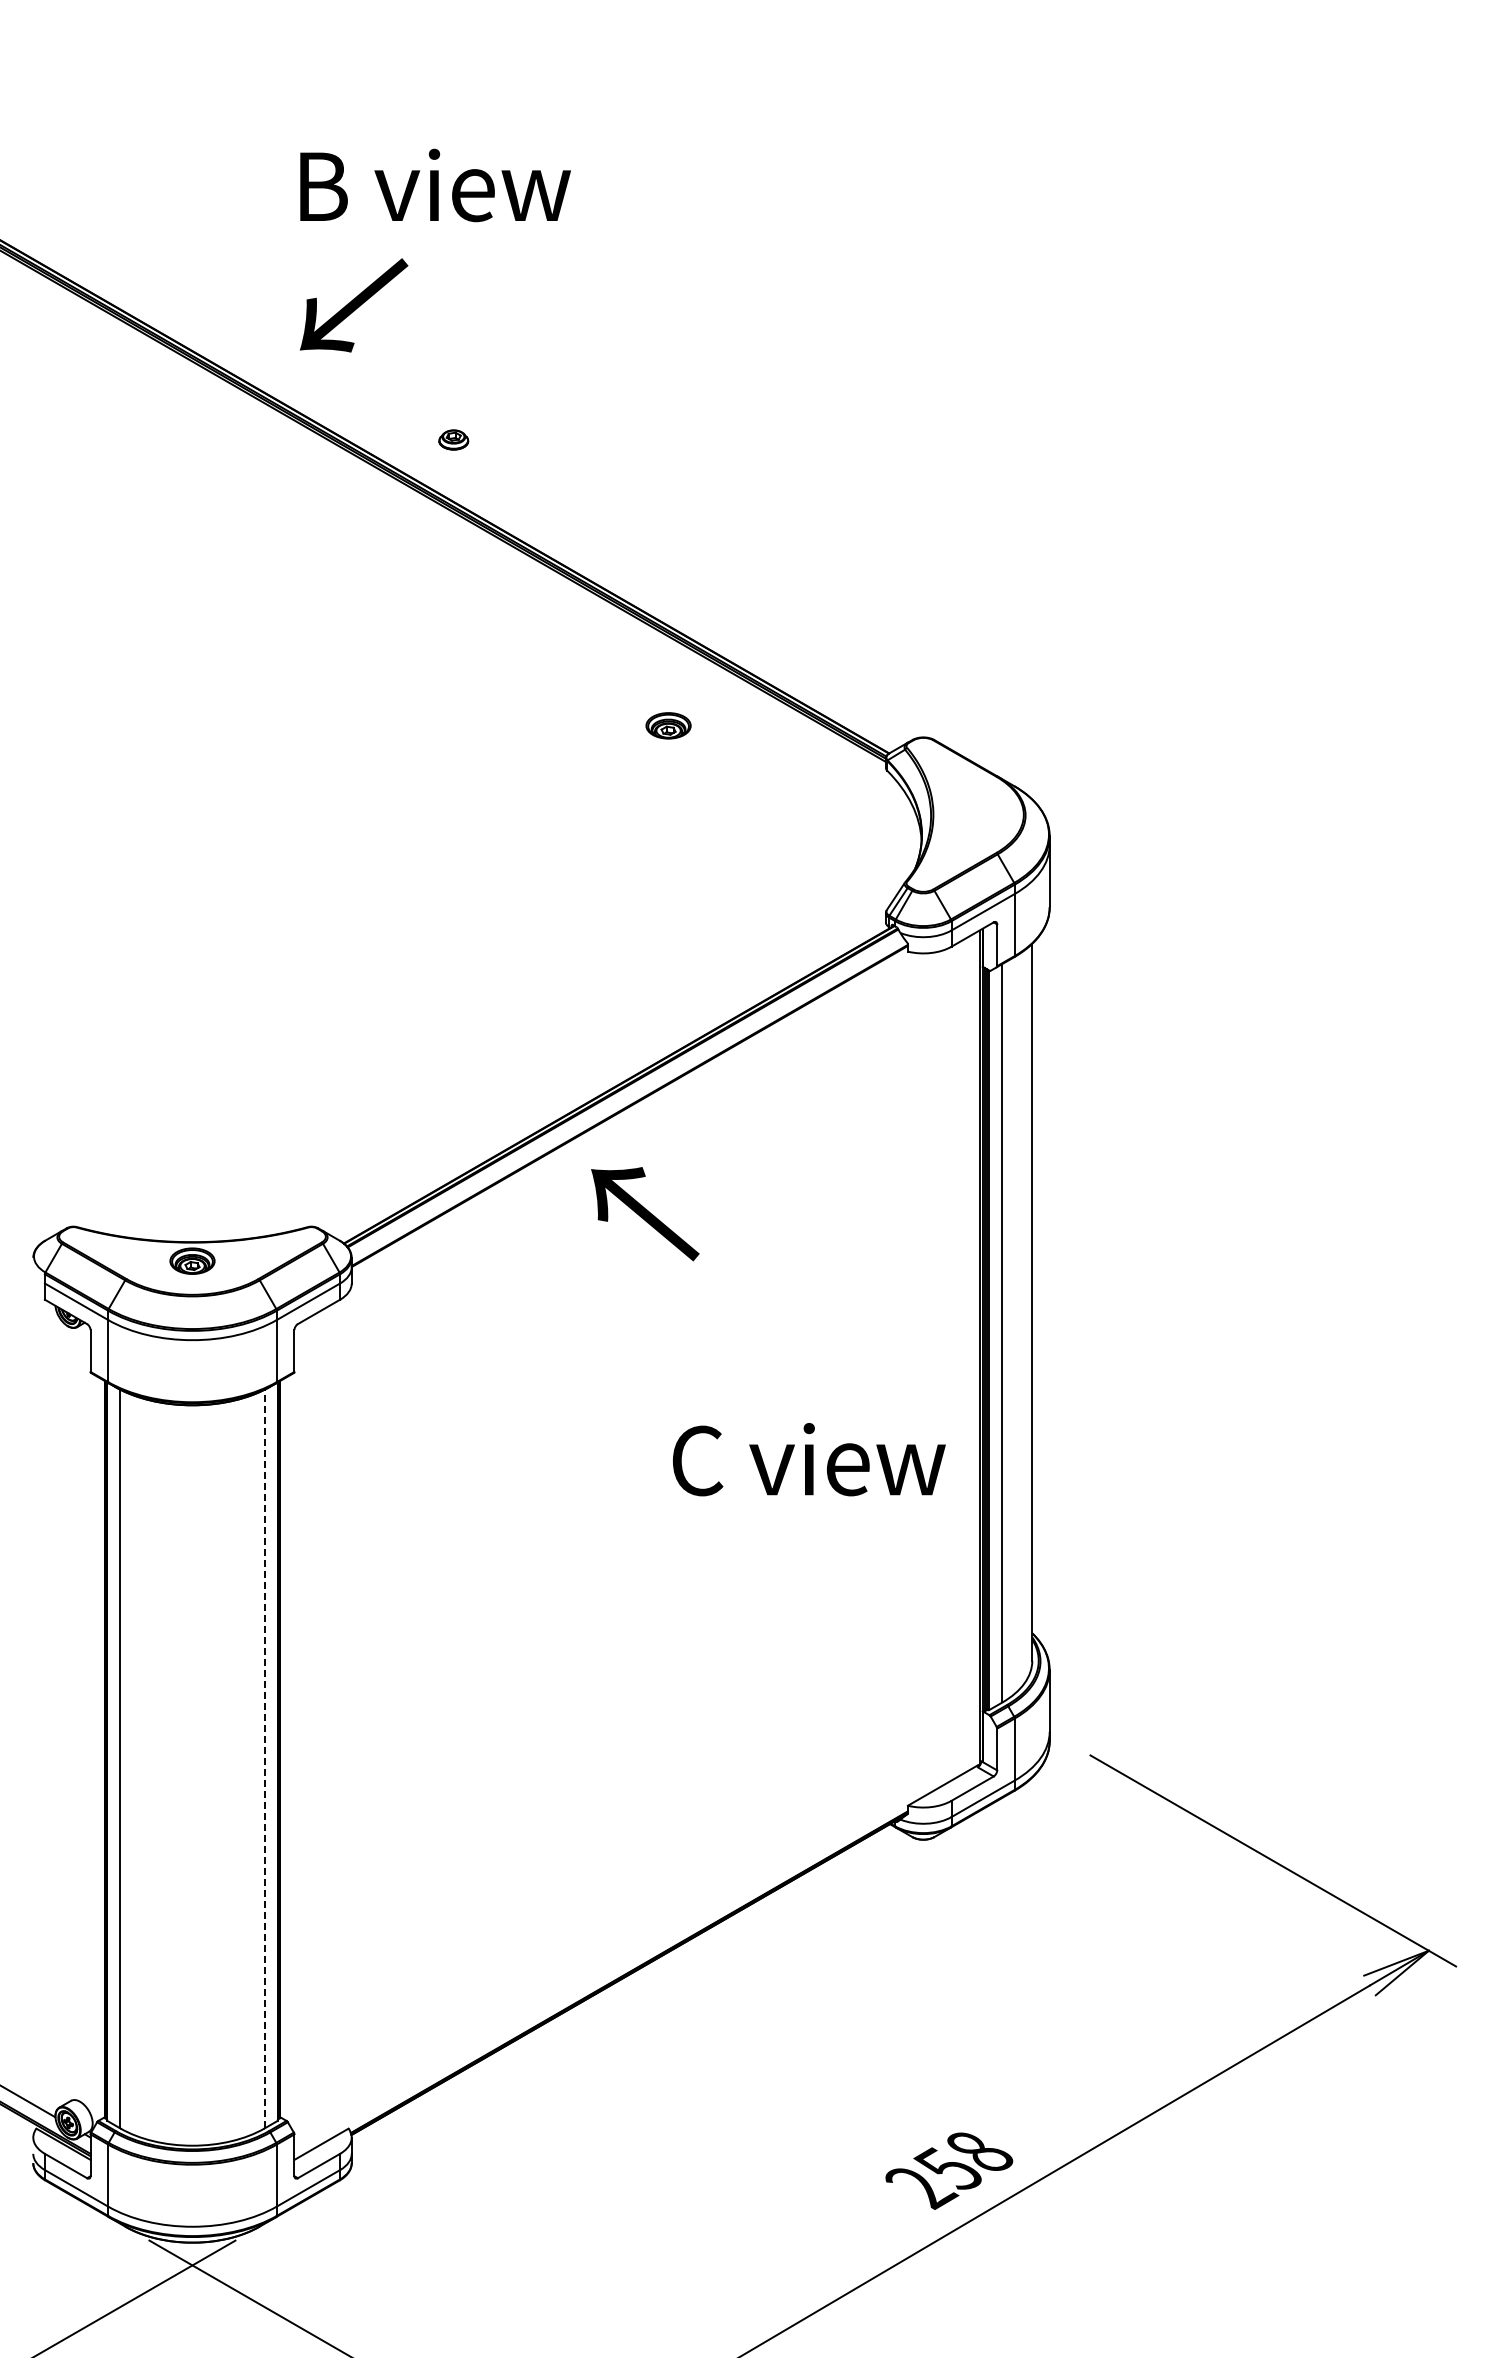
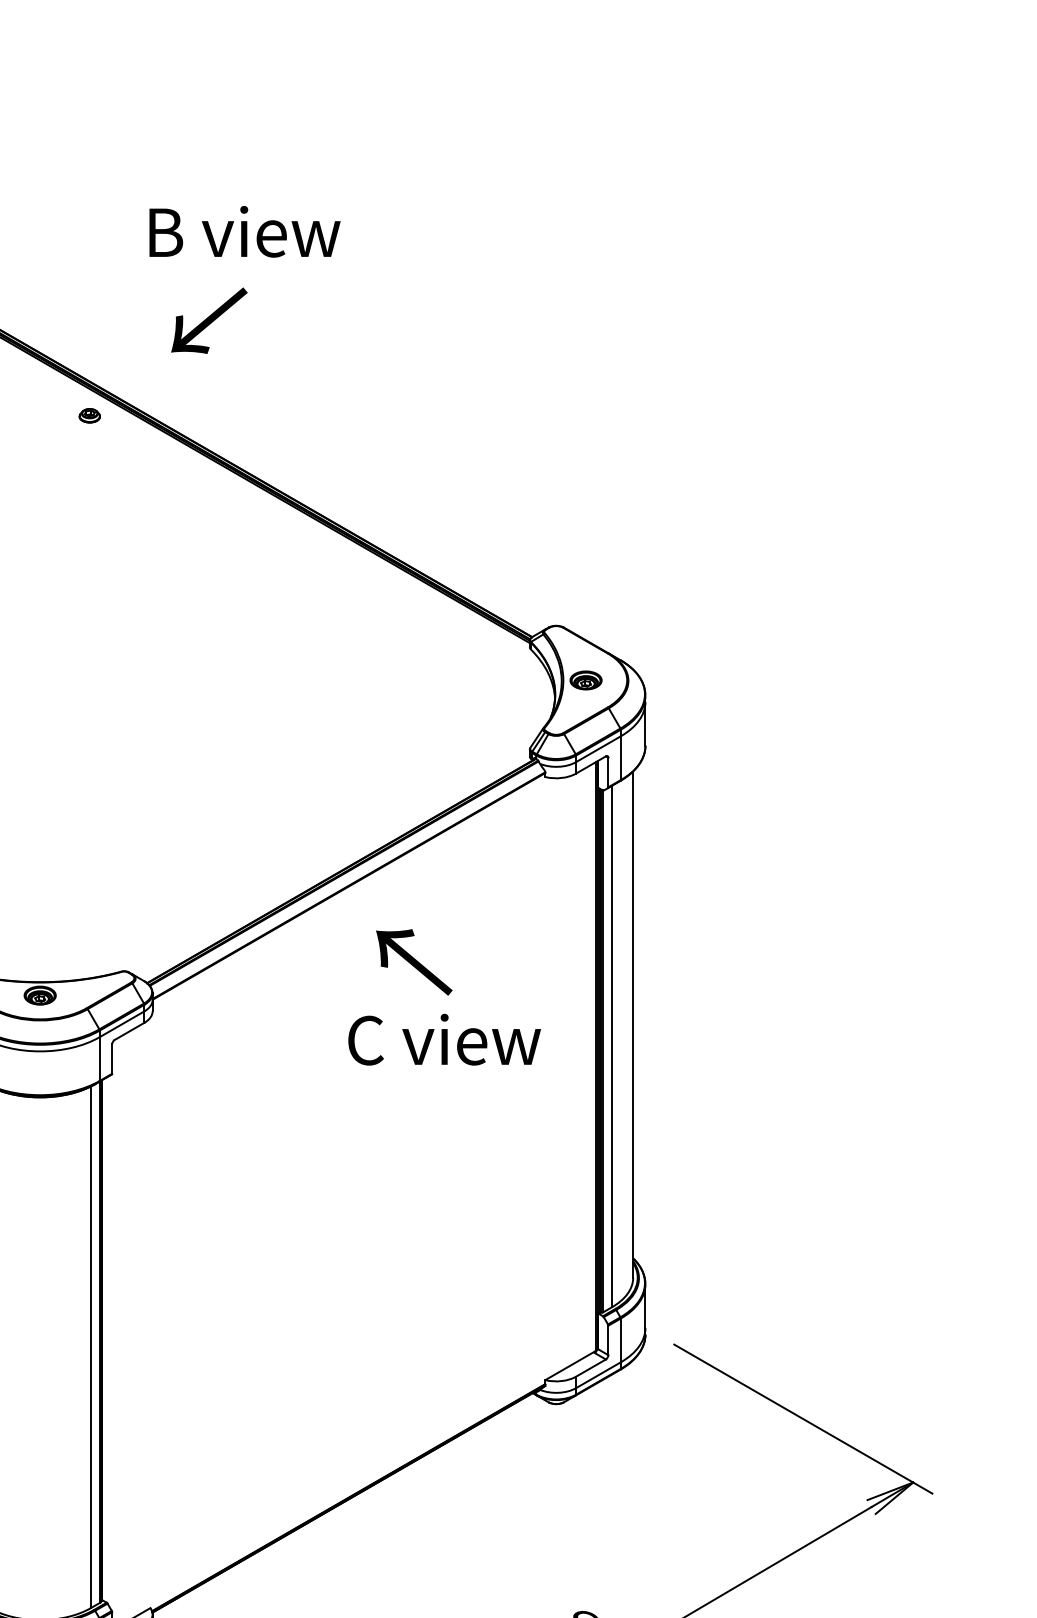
text: (435, 185) -> (244, 231), moved
text: (353, 305) -> (208, 320), moved
part: (453, 439) -> (89, 415), moved
part: (668, 725) -> (586, 680), moved
text: (645, 1214) -> (414, 962), moved
text: (809, 1459) -> (444, 1039), moved
line: (264, 1758) -> (91, 1346), dashed -> solid

